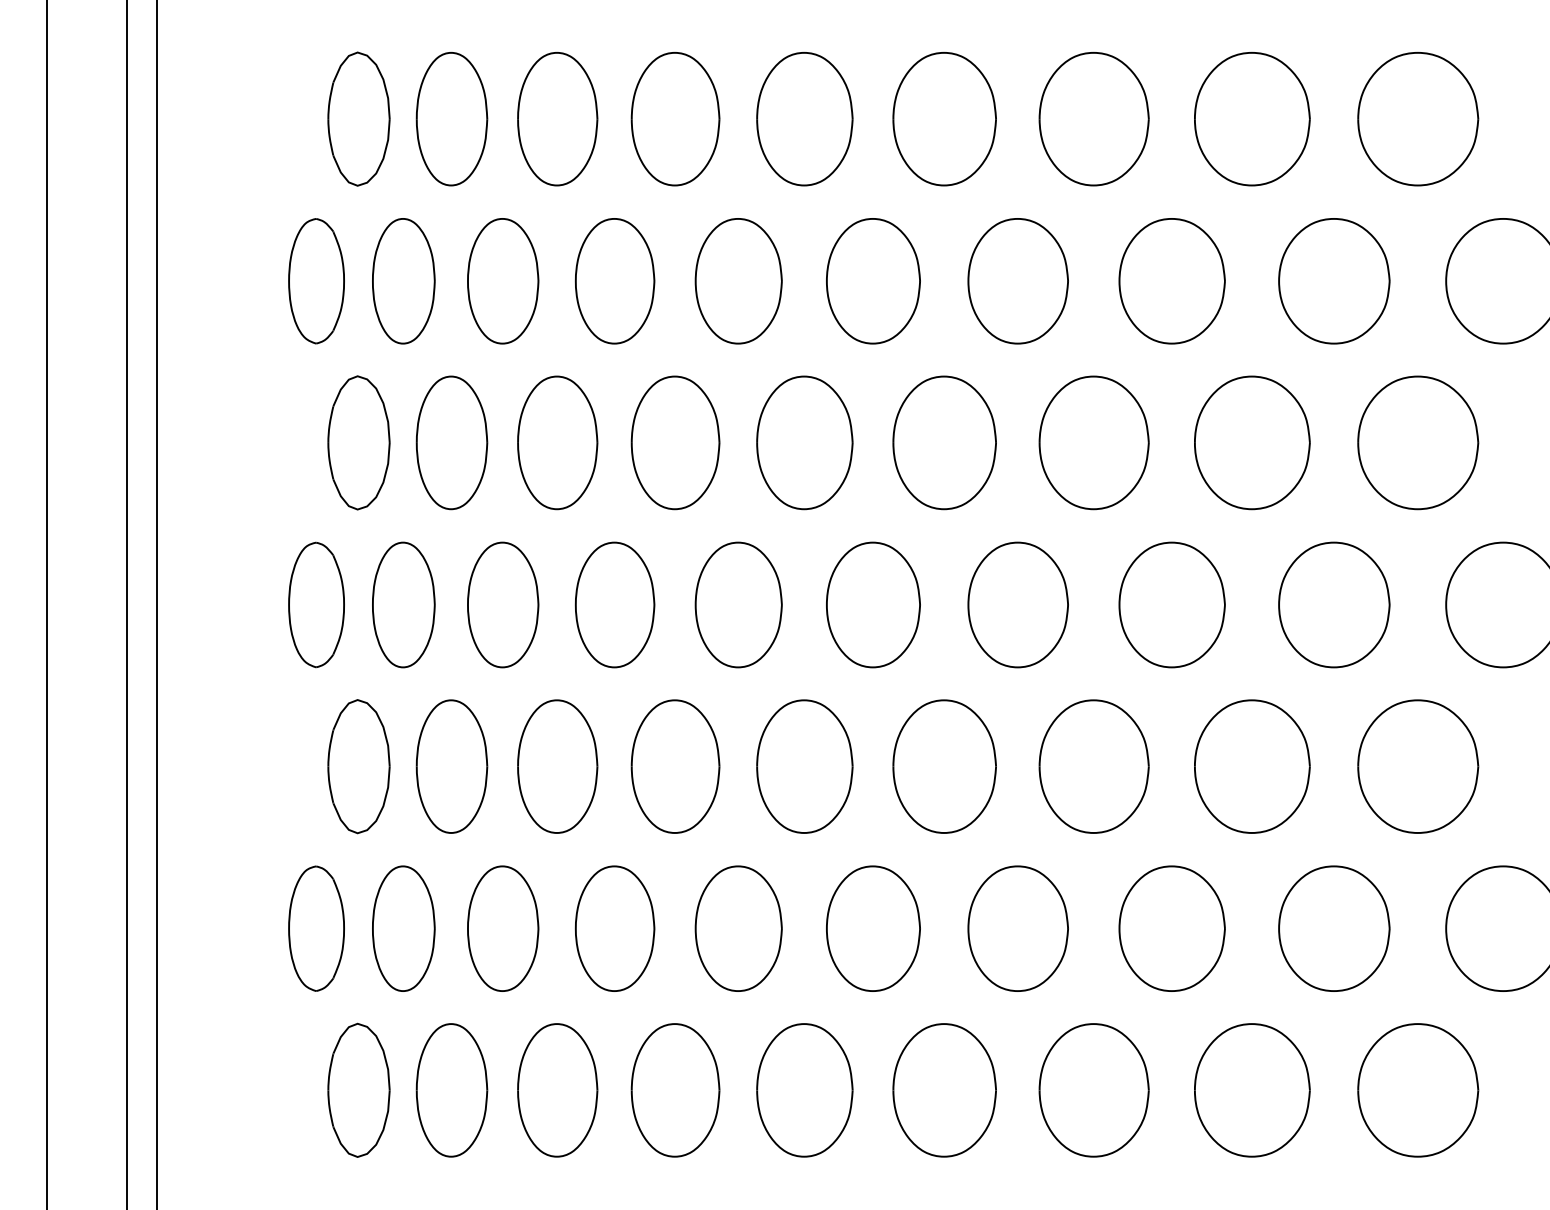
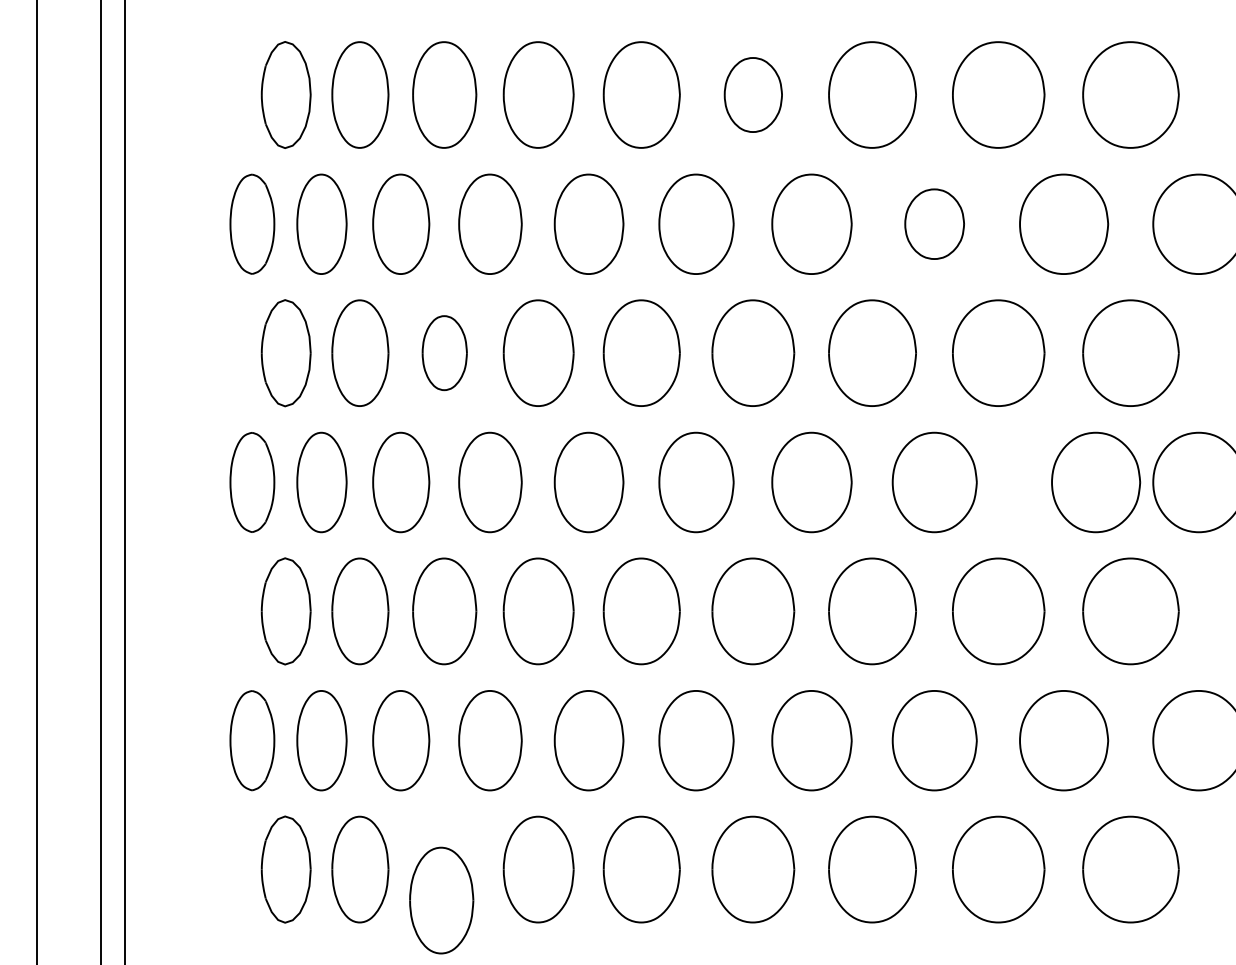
part: (944, 118) -> (753, 94), size x0.7
part: (1171, 280) -> (934, 223), size x0.7
part: (557, 441) -> (444, 352), size x0.7
part: (1334, 605) -> (1096, 482), moved
part: (557, 1090) -> (441, 900), moved

